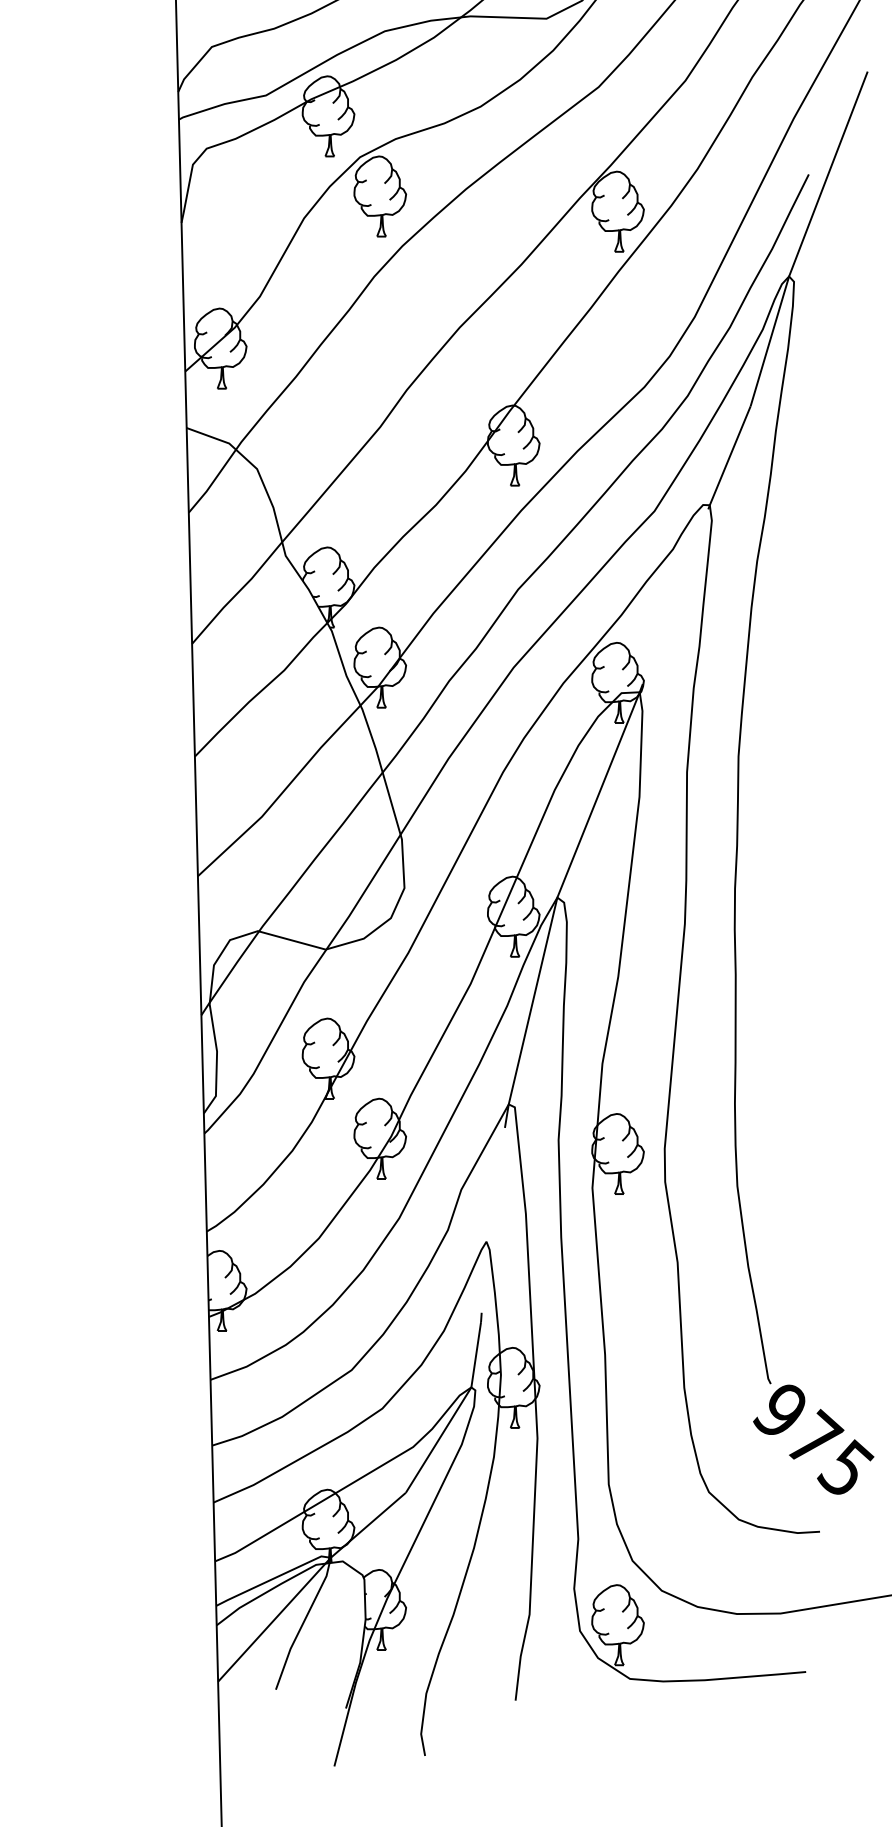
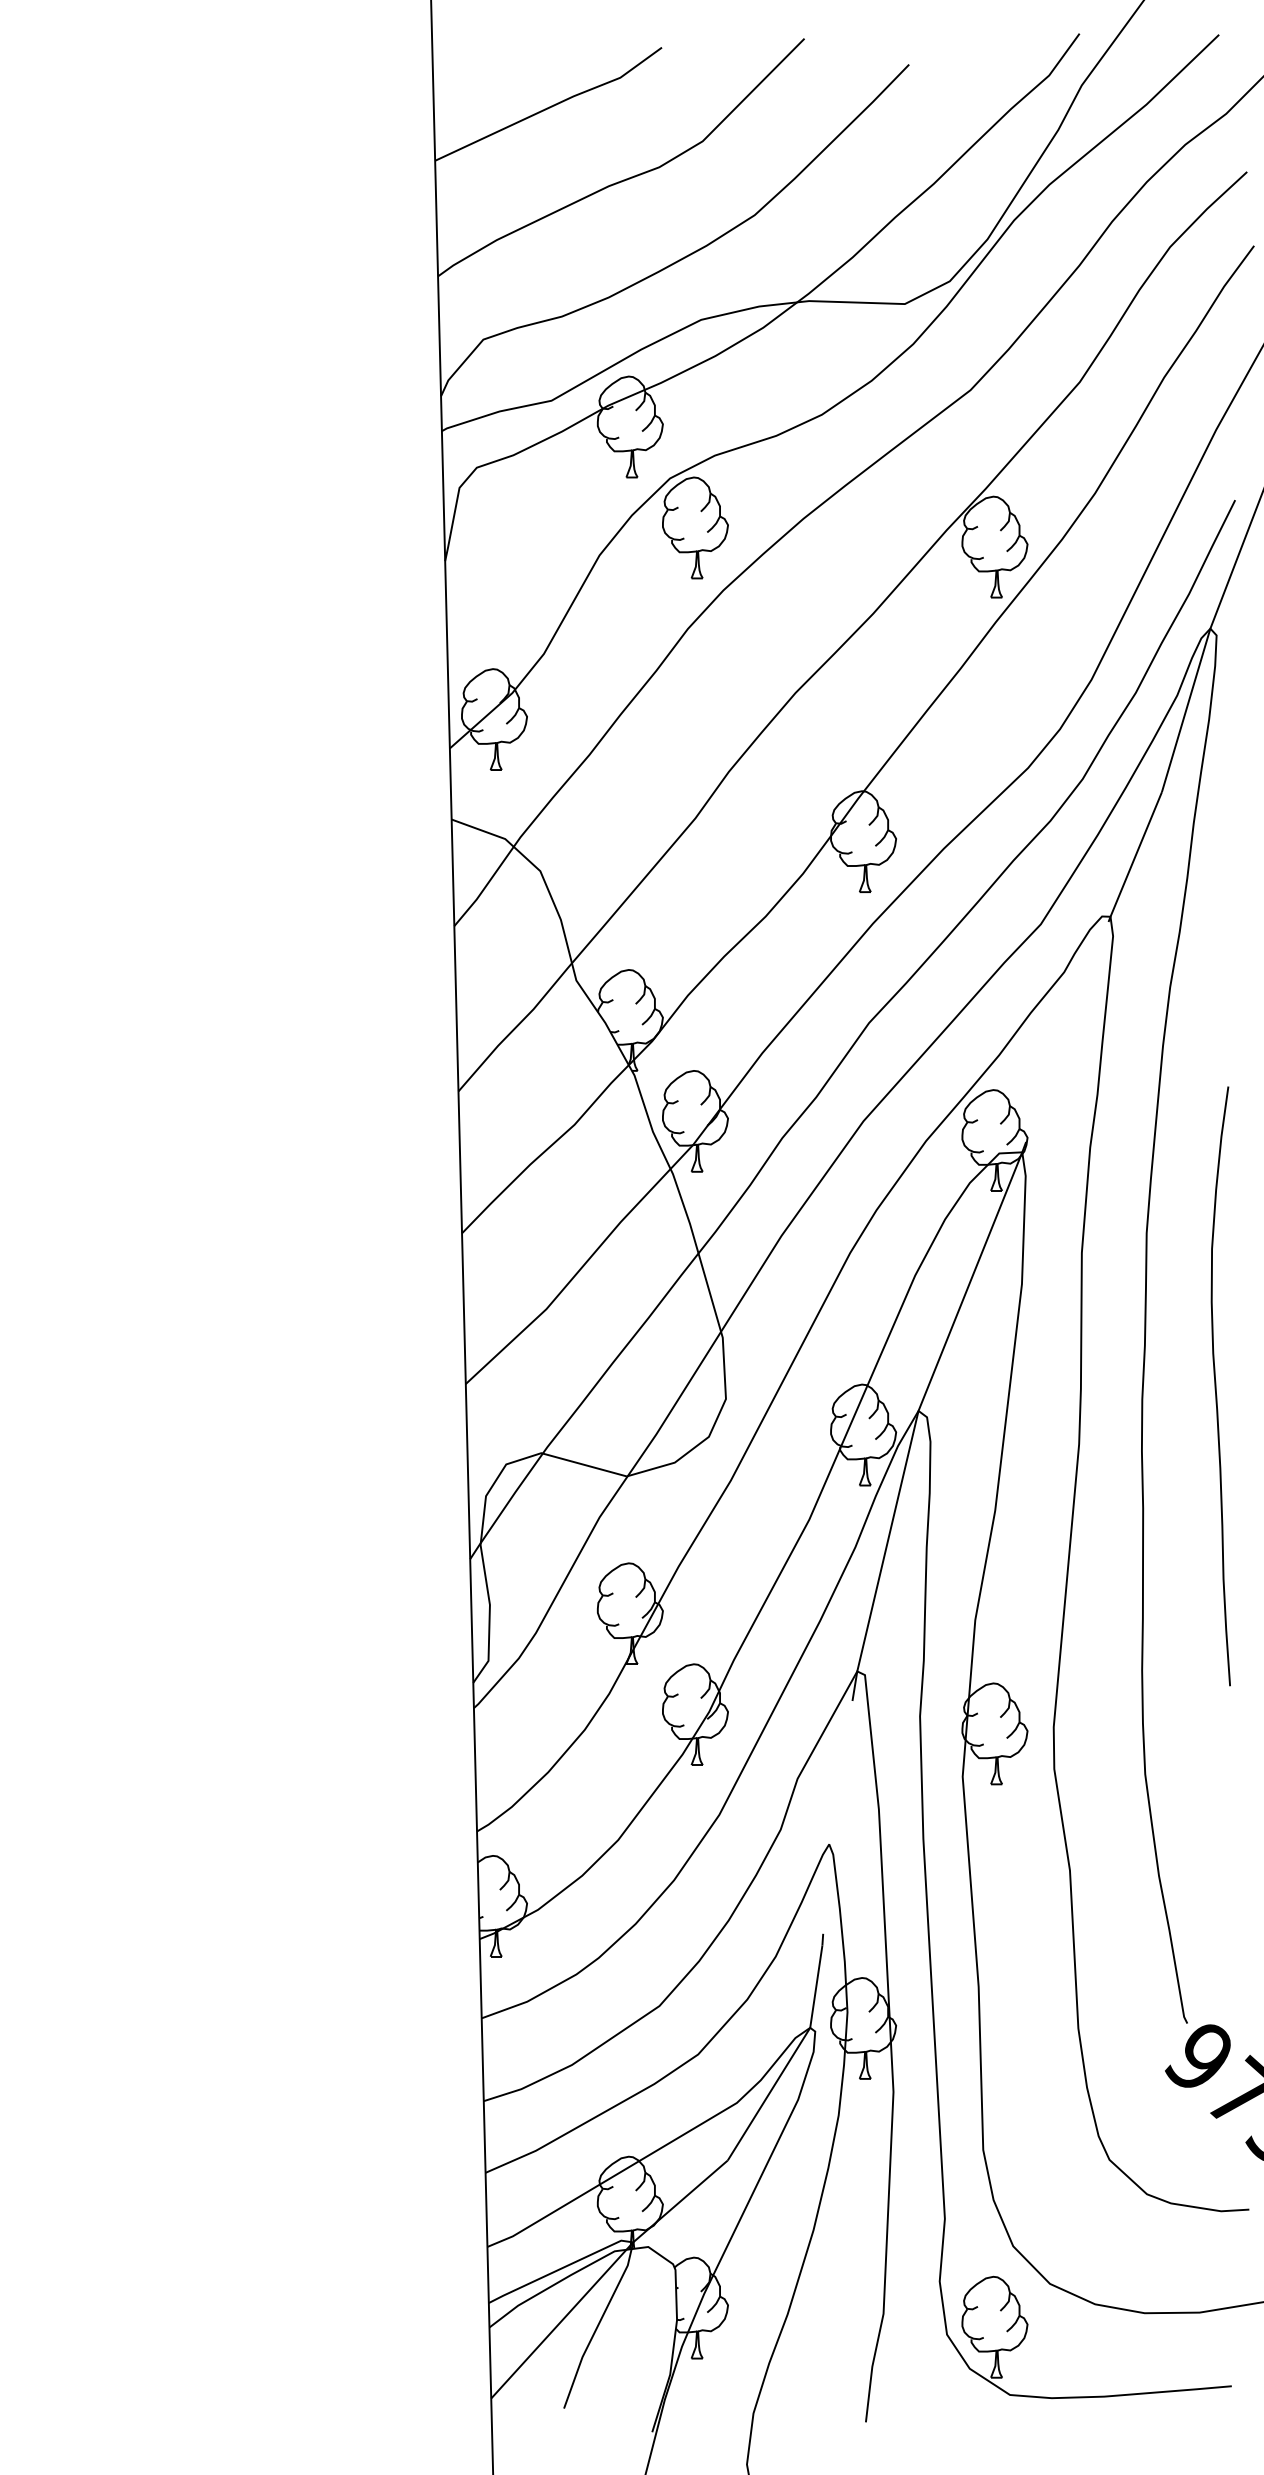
curve: (793, 878) -> (1216, 1386), added

